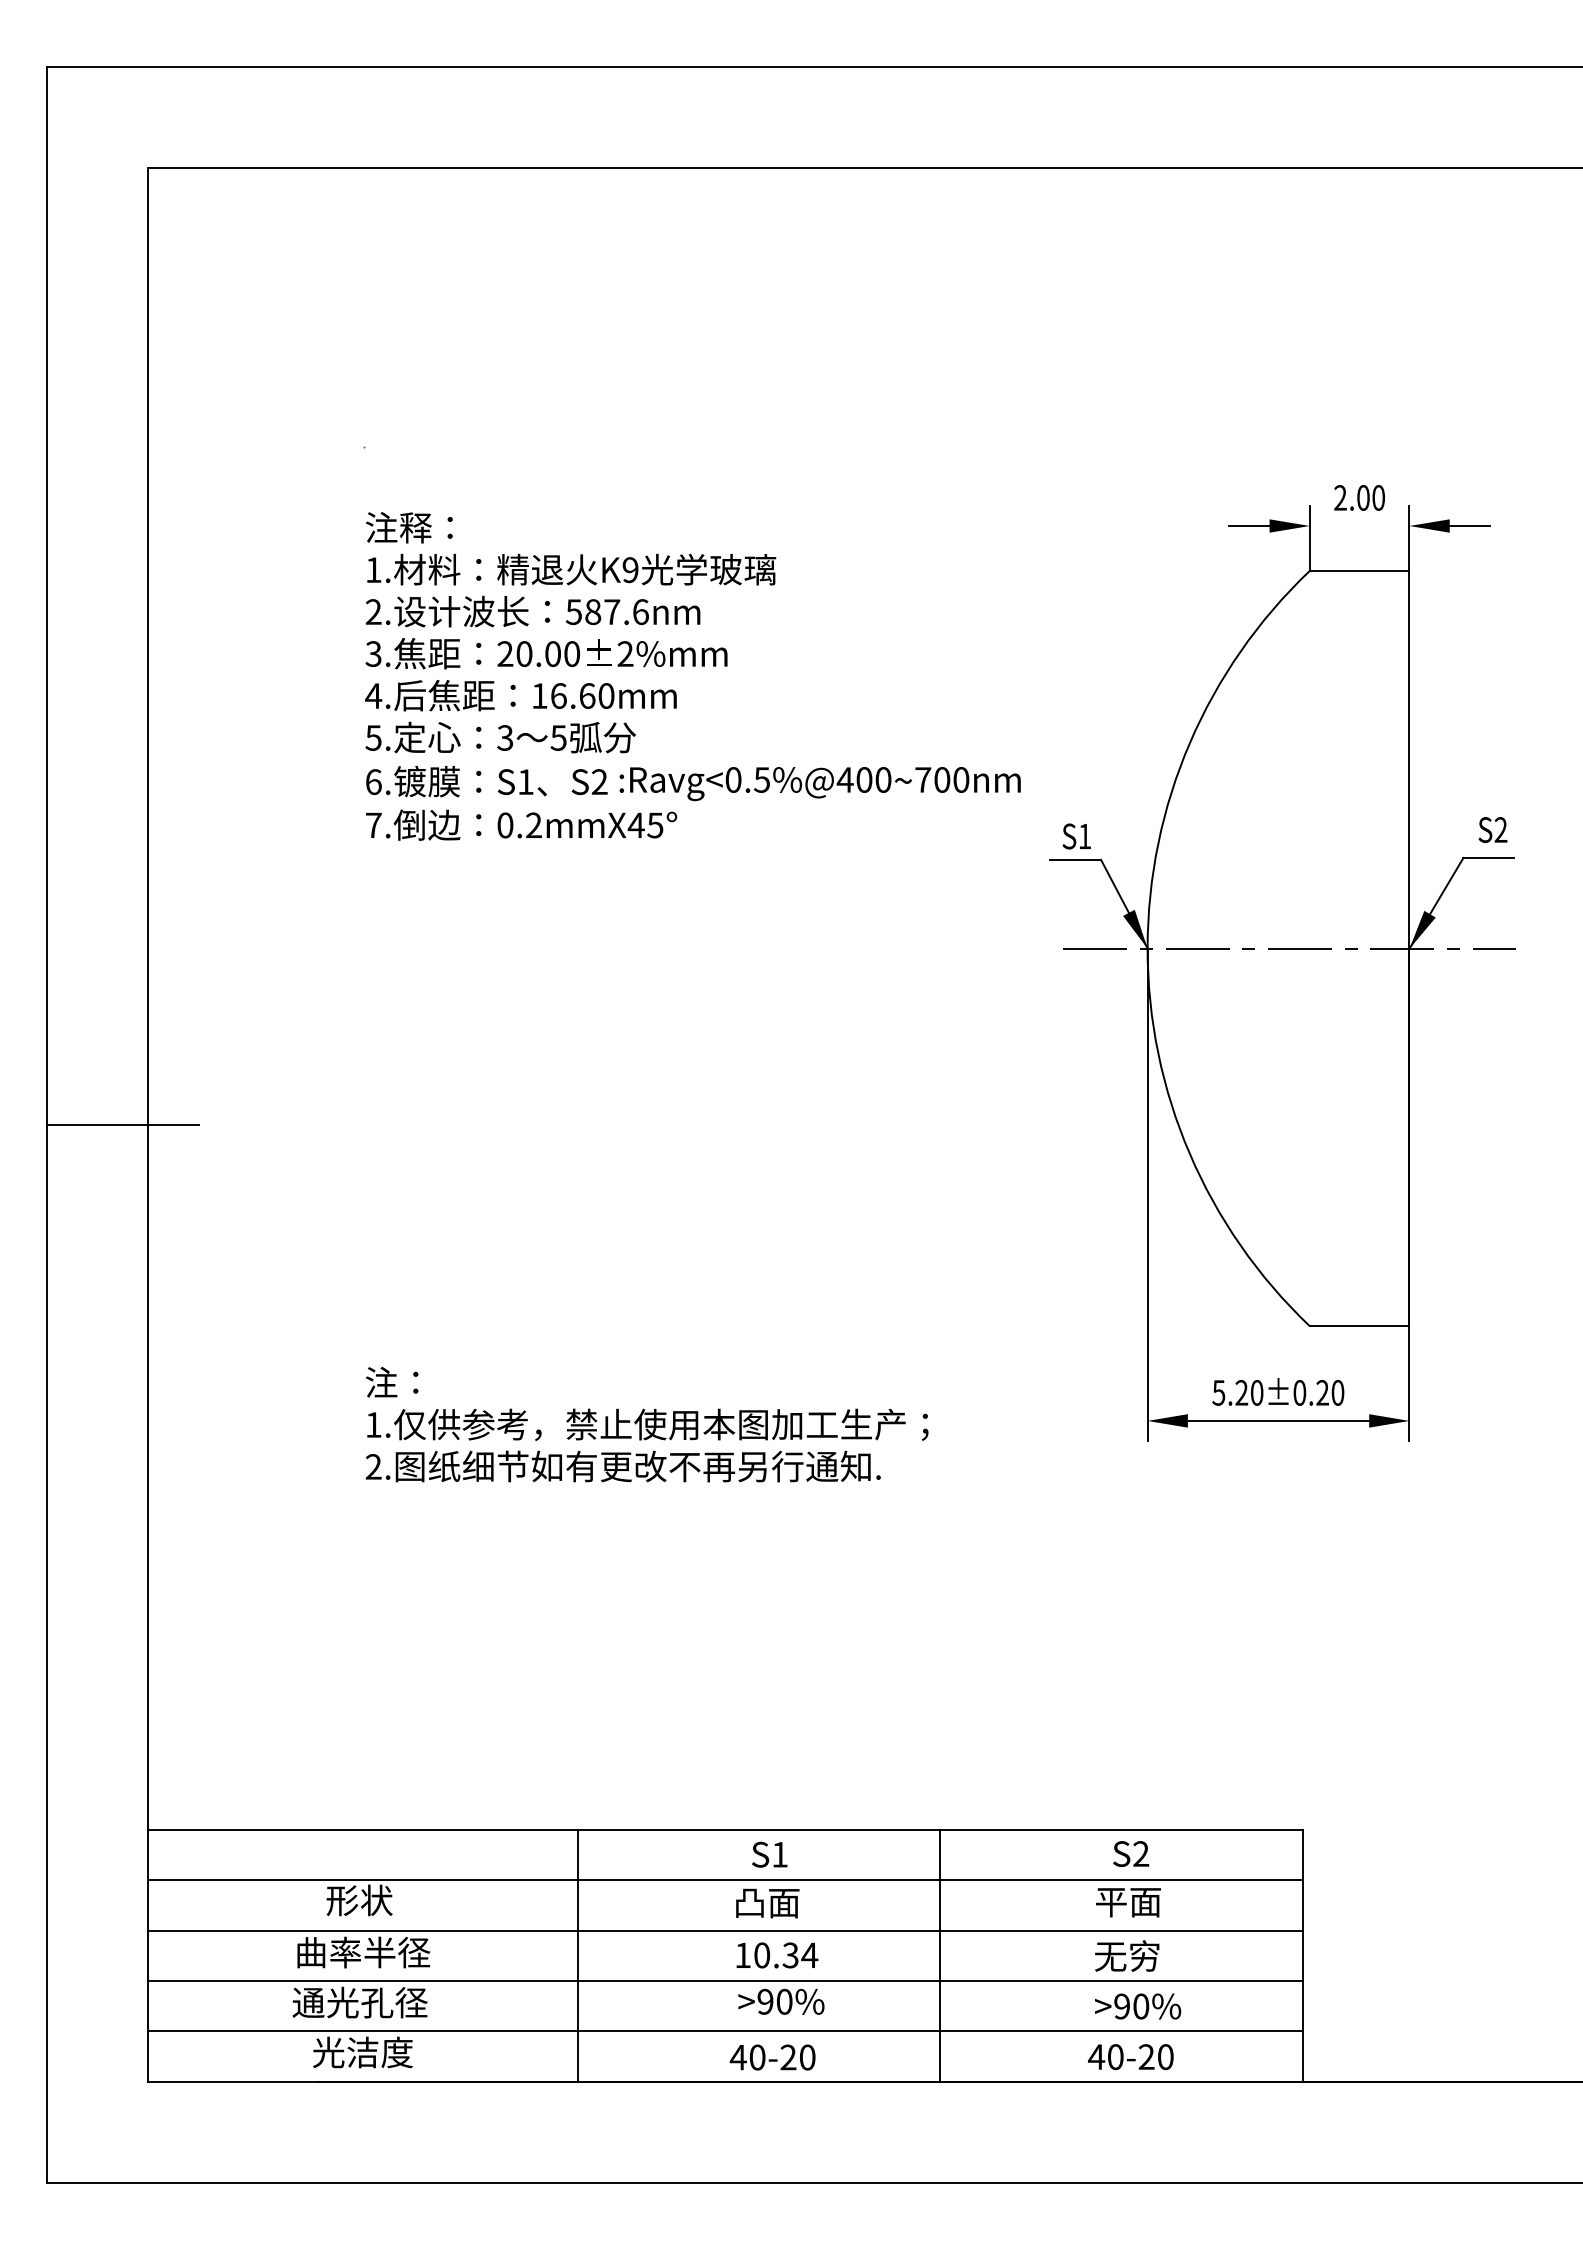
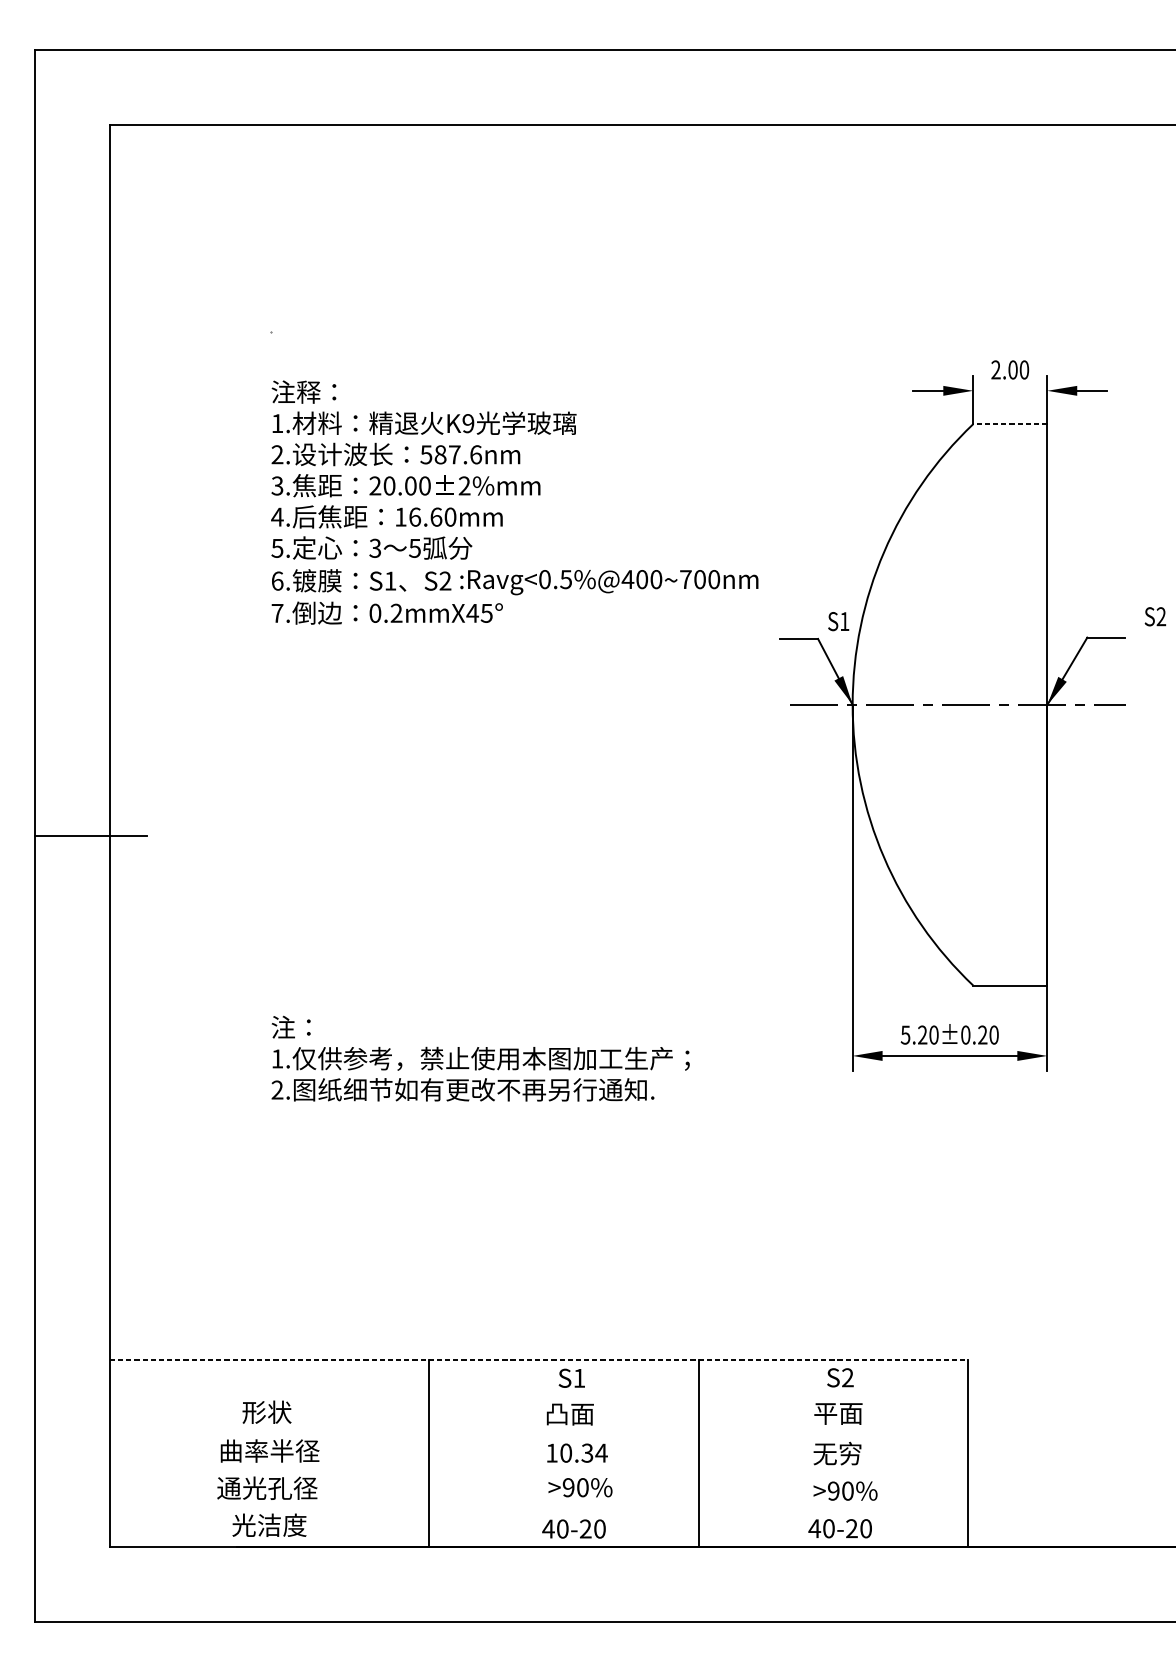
line: (1359, 570) -> (1010, 423), solid -> dashed
text: (1492, 829) -> (1155, 616), moved
text: (1076, 836) -> (838, 621), moved
line: (726, 1830) -> (539, 1360), solid -> dashed
line: (725, 1880) -> (538, 1397), removed
line: (725, 1930) -> (538, 1434), removed
line: (725, 1981) -> (538, 1472), removed
line: (725, 2031) -> (538, 1509), removed

